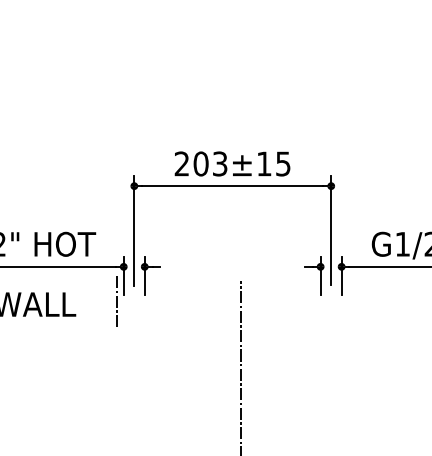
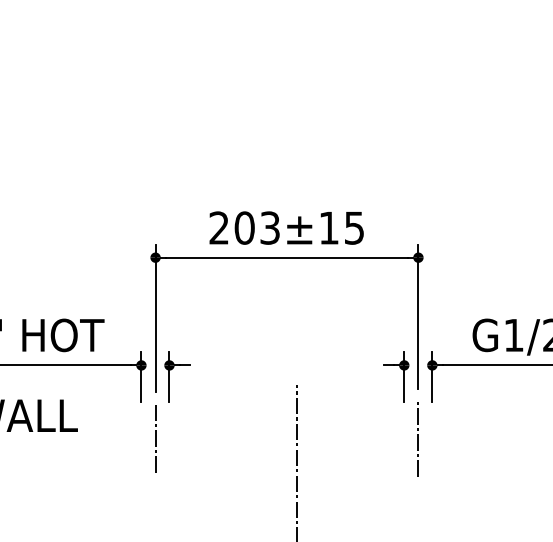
line: (116, 301) -> (154, 438), moved
line: (331, 322) -> (418, 439), added

